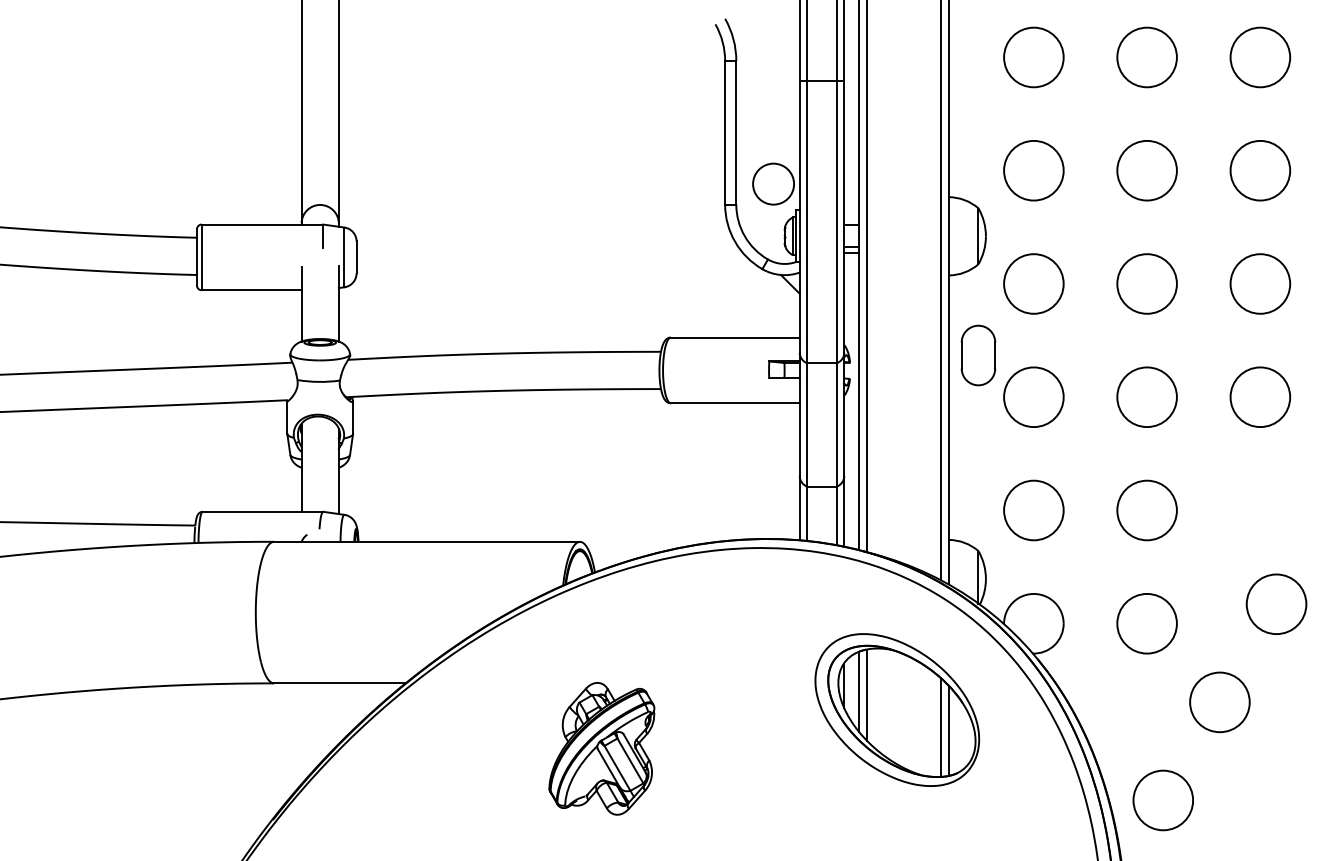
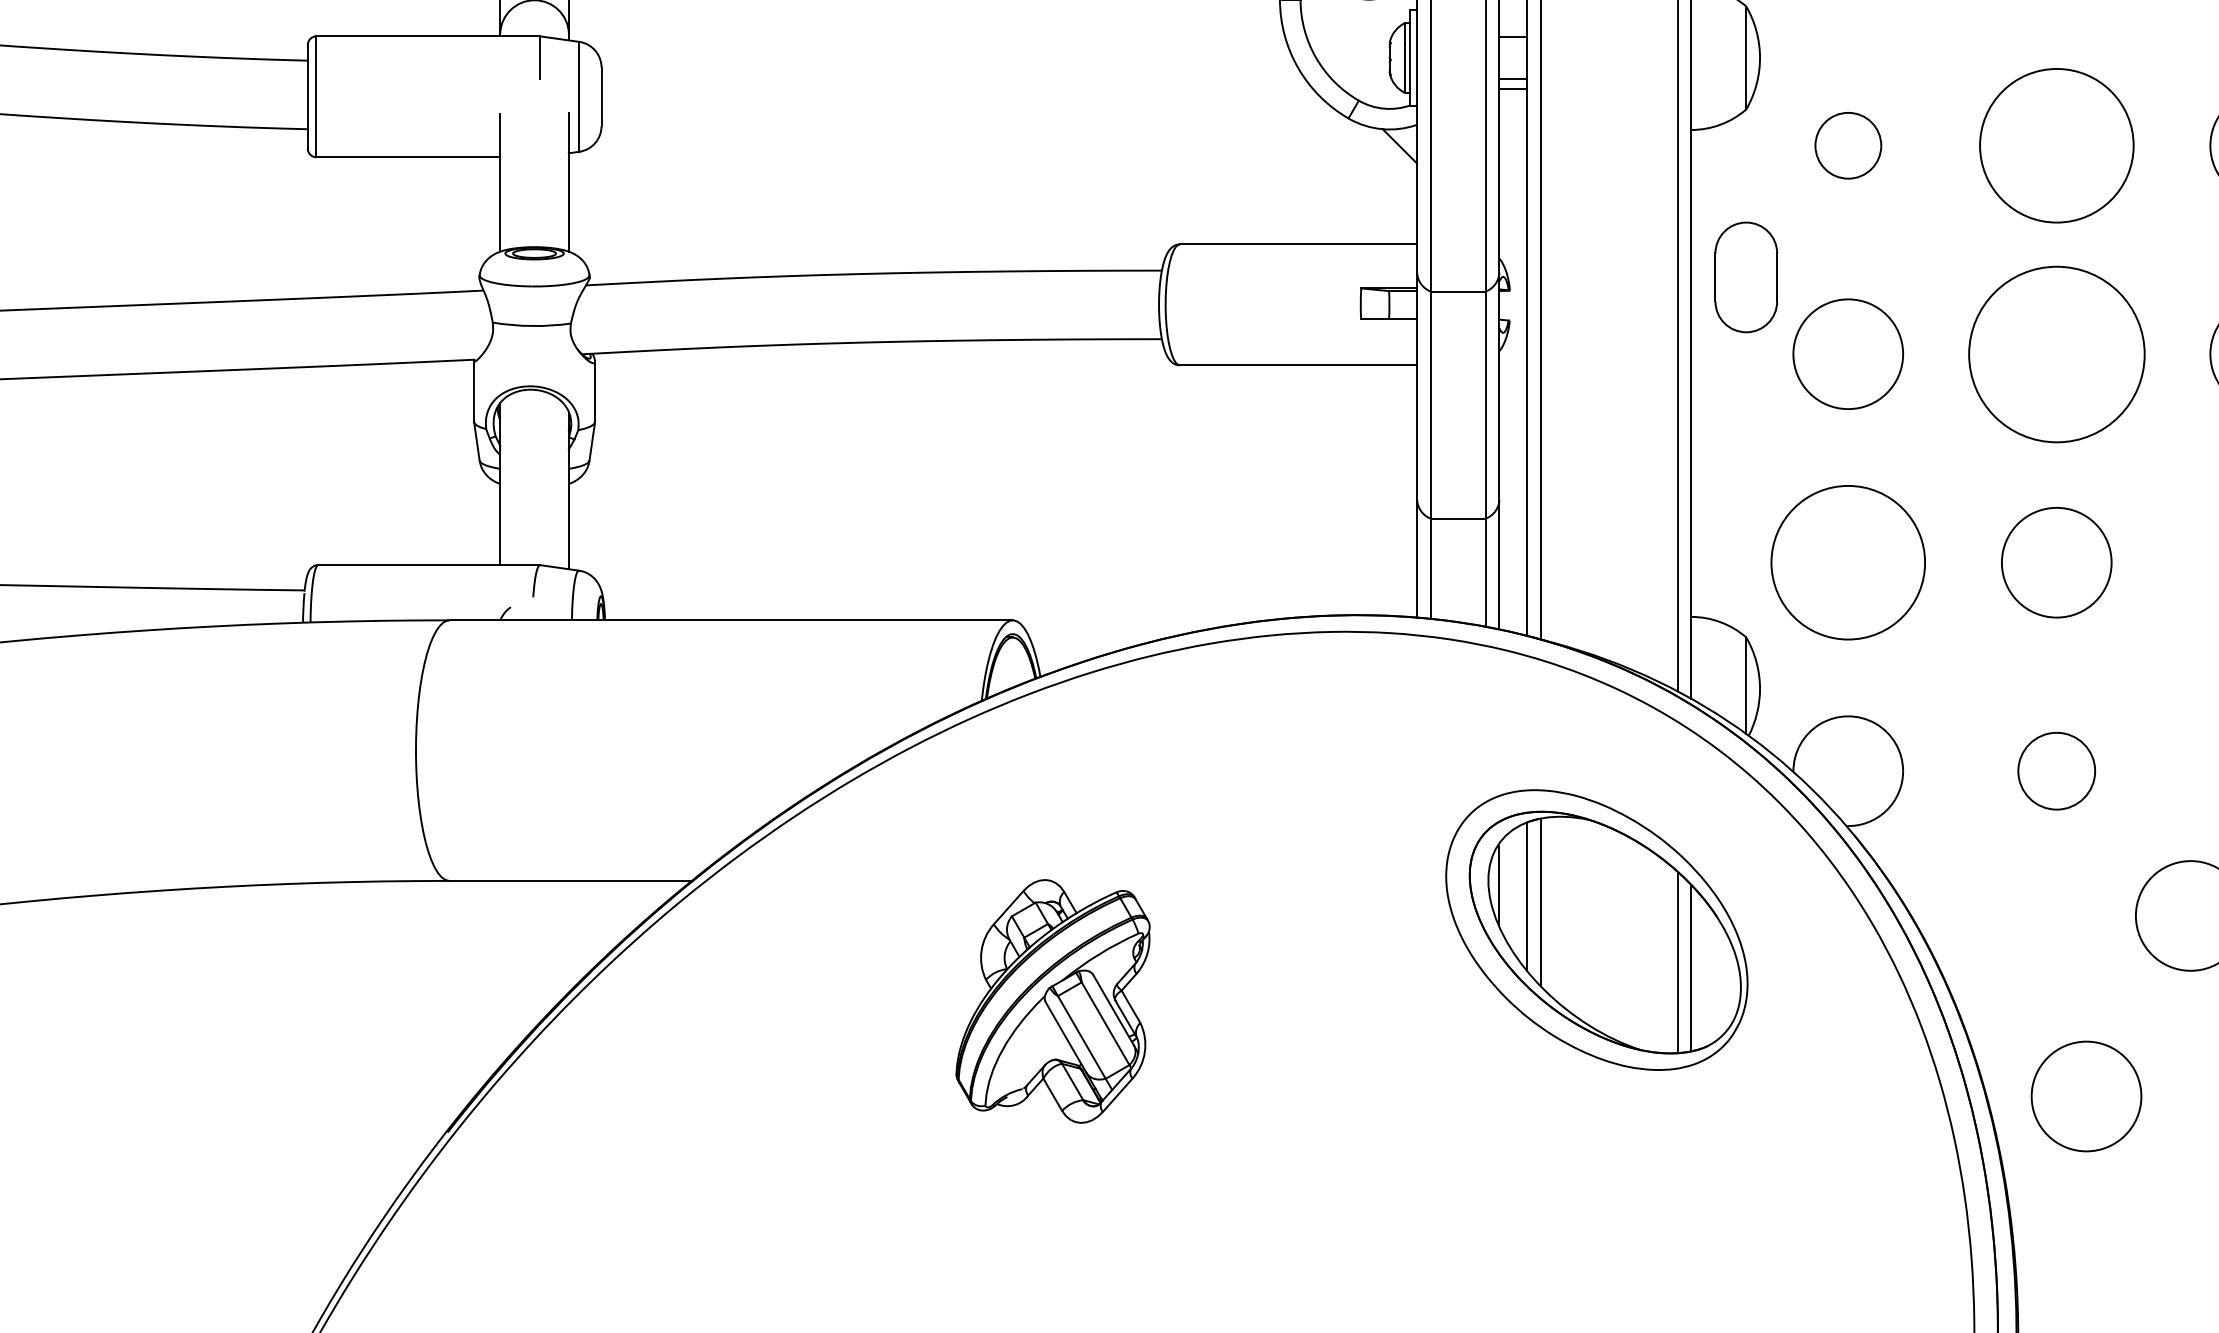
circle: (1033, 283) -> (1847, 144), size x0.6
circle: (1146, 283) -> (2055, 144), size x1.4
circle: (1146, 396) -> (2055, 352), size x1.6
circle: (1033, 510) -> (1847, 562), size x1.4
circle: (1146, 623) -> (2055, 770), size x0.7

